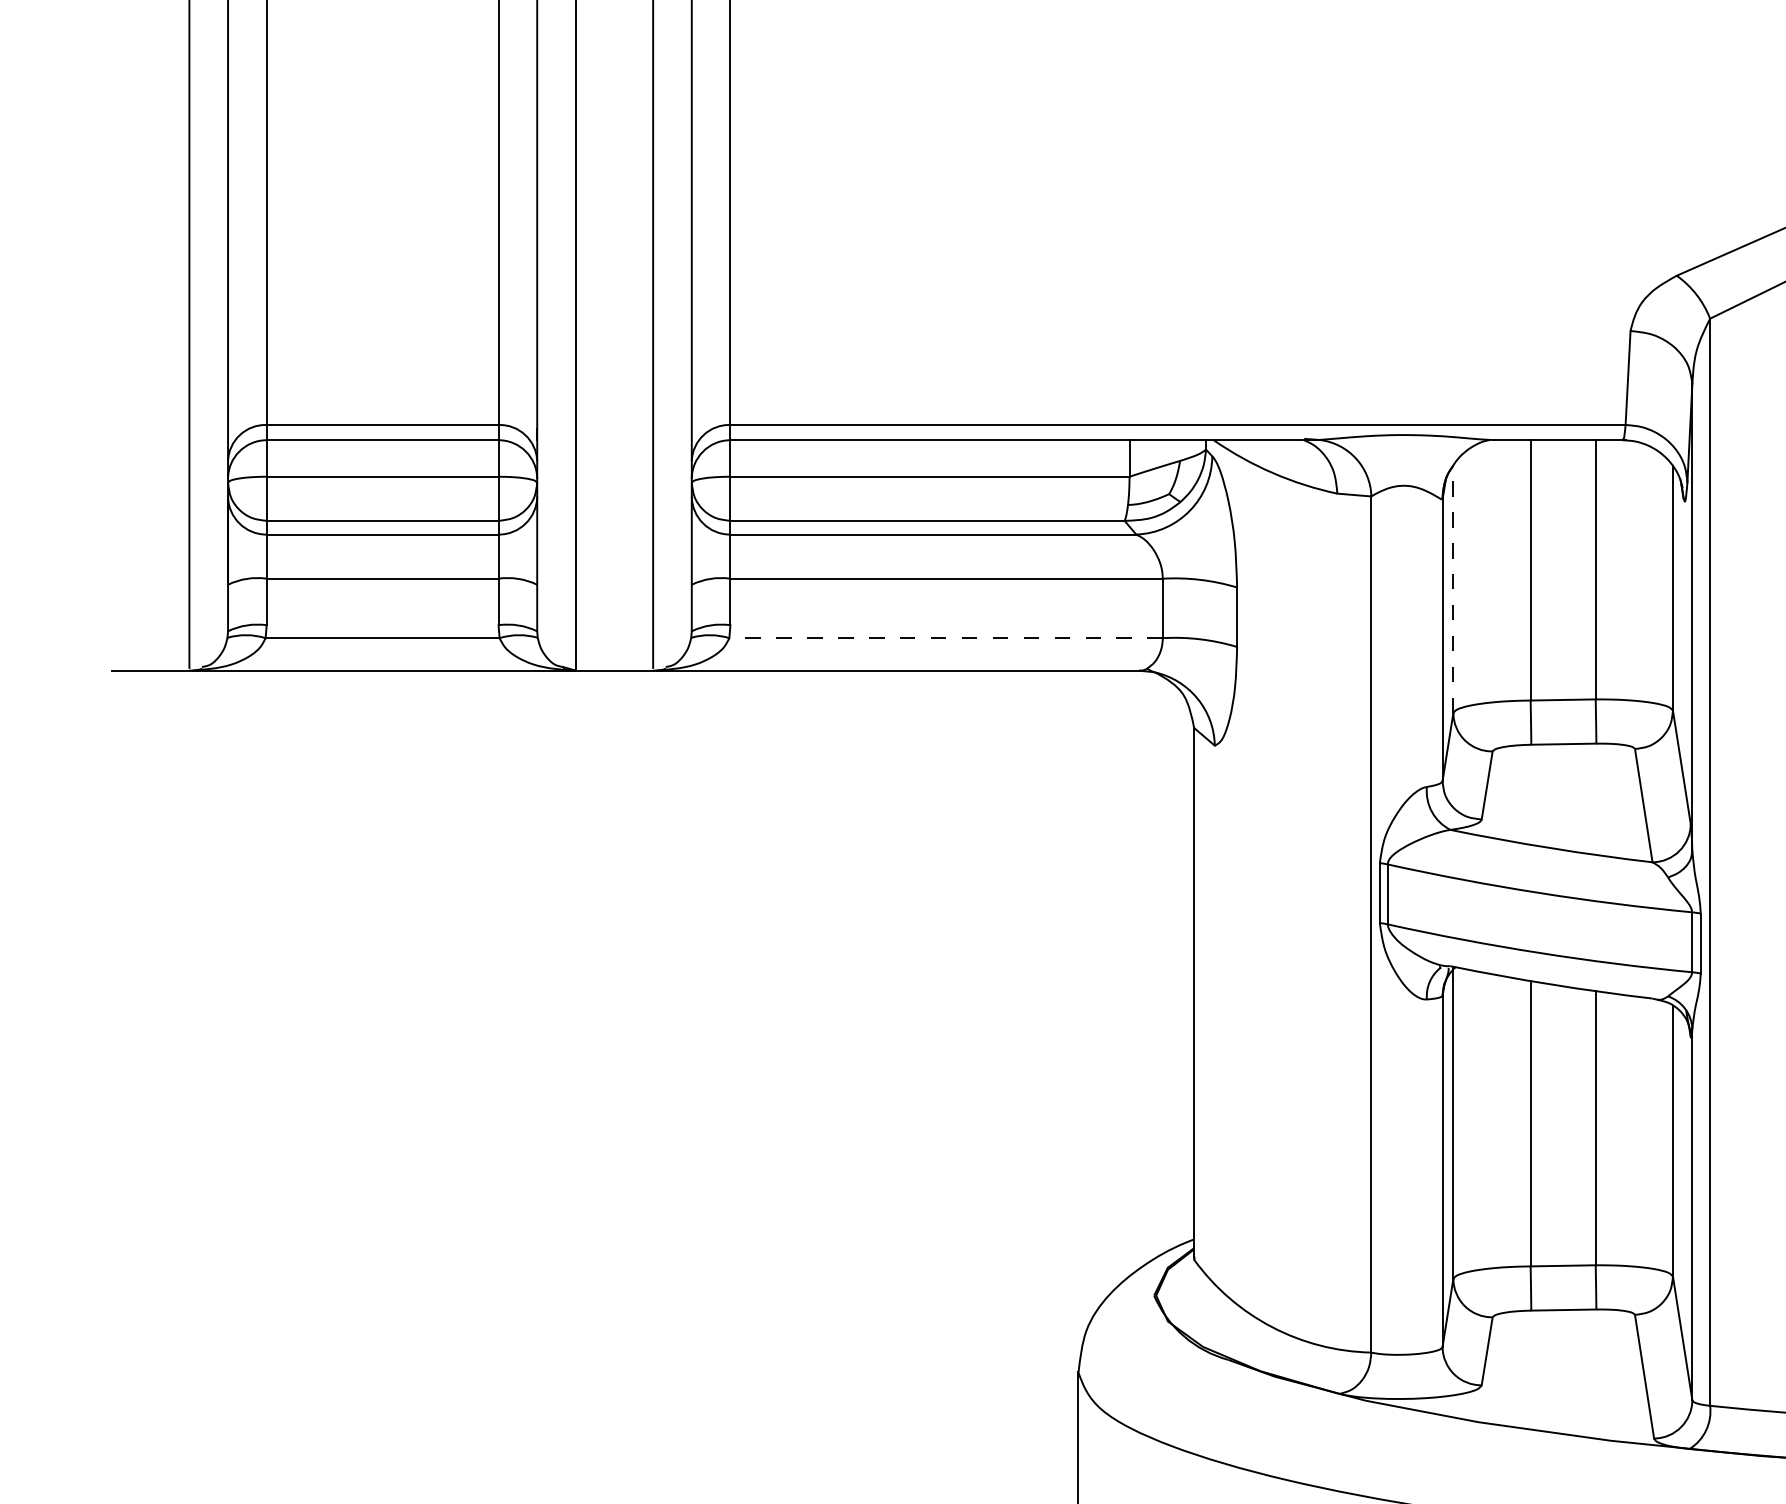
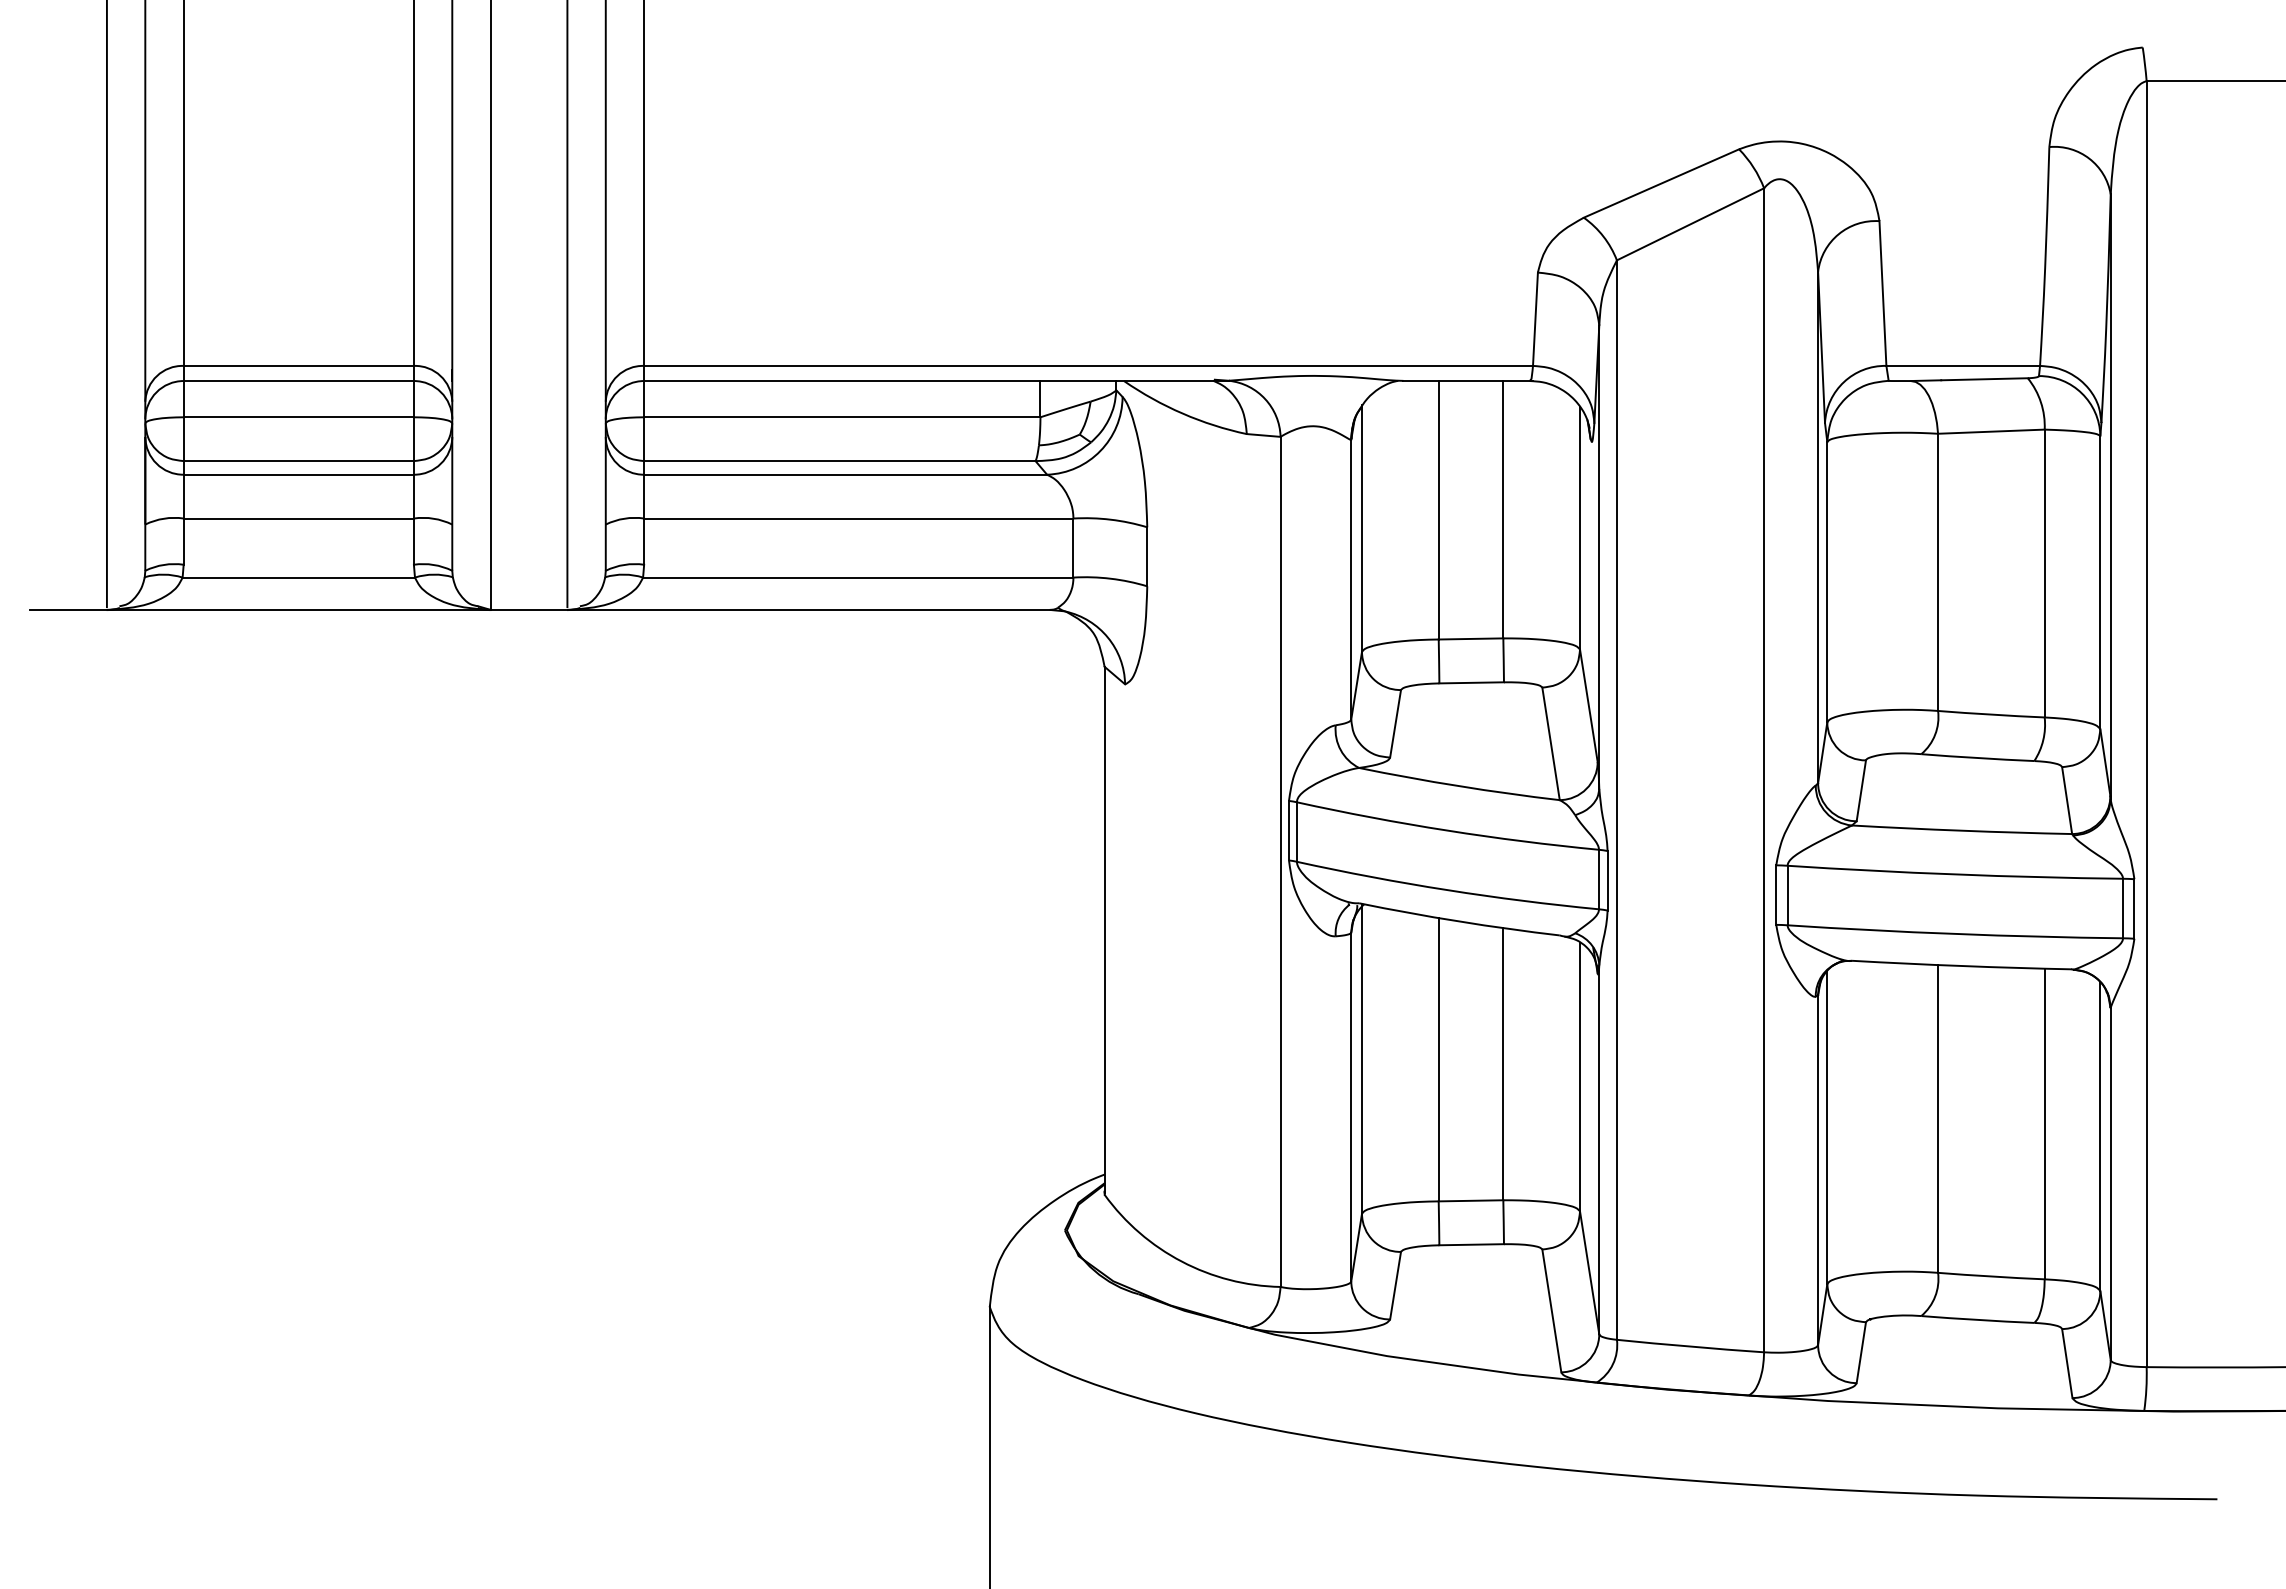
line: (1452, 588) -> (1361, 528), dashed -> solid
line: (945, 638) -> (857, 577), dashed -> solid

